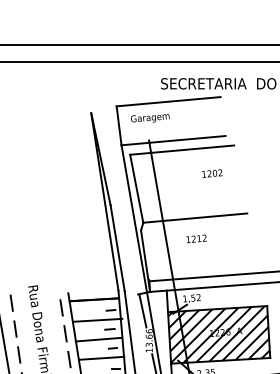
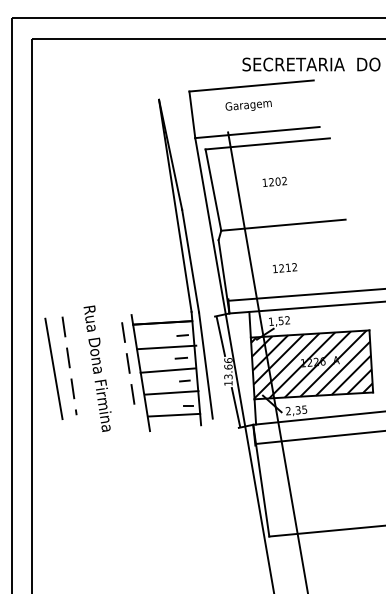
text: (150, 118) -> (248, 105), moved
text: (212, 173) -> (274, 181), moved
text: (196, 239) -> (285, 268), moved

